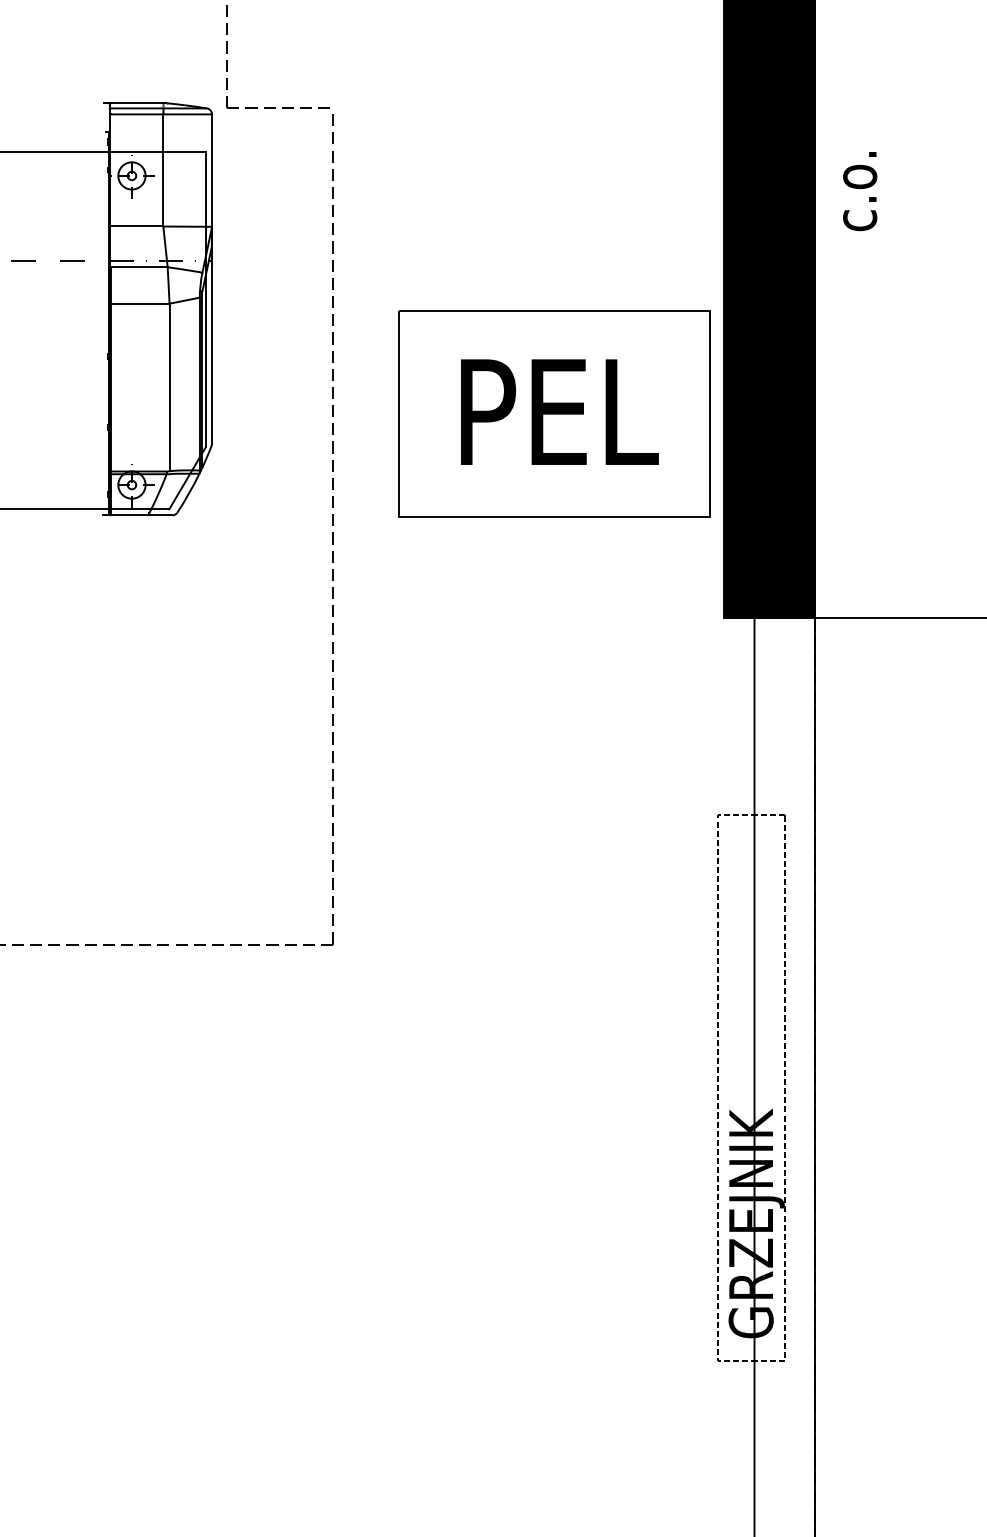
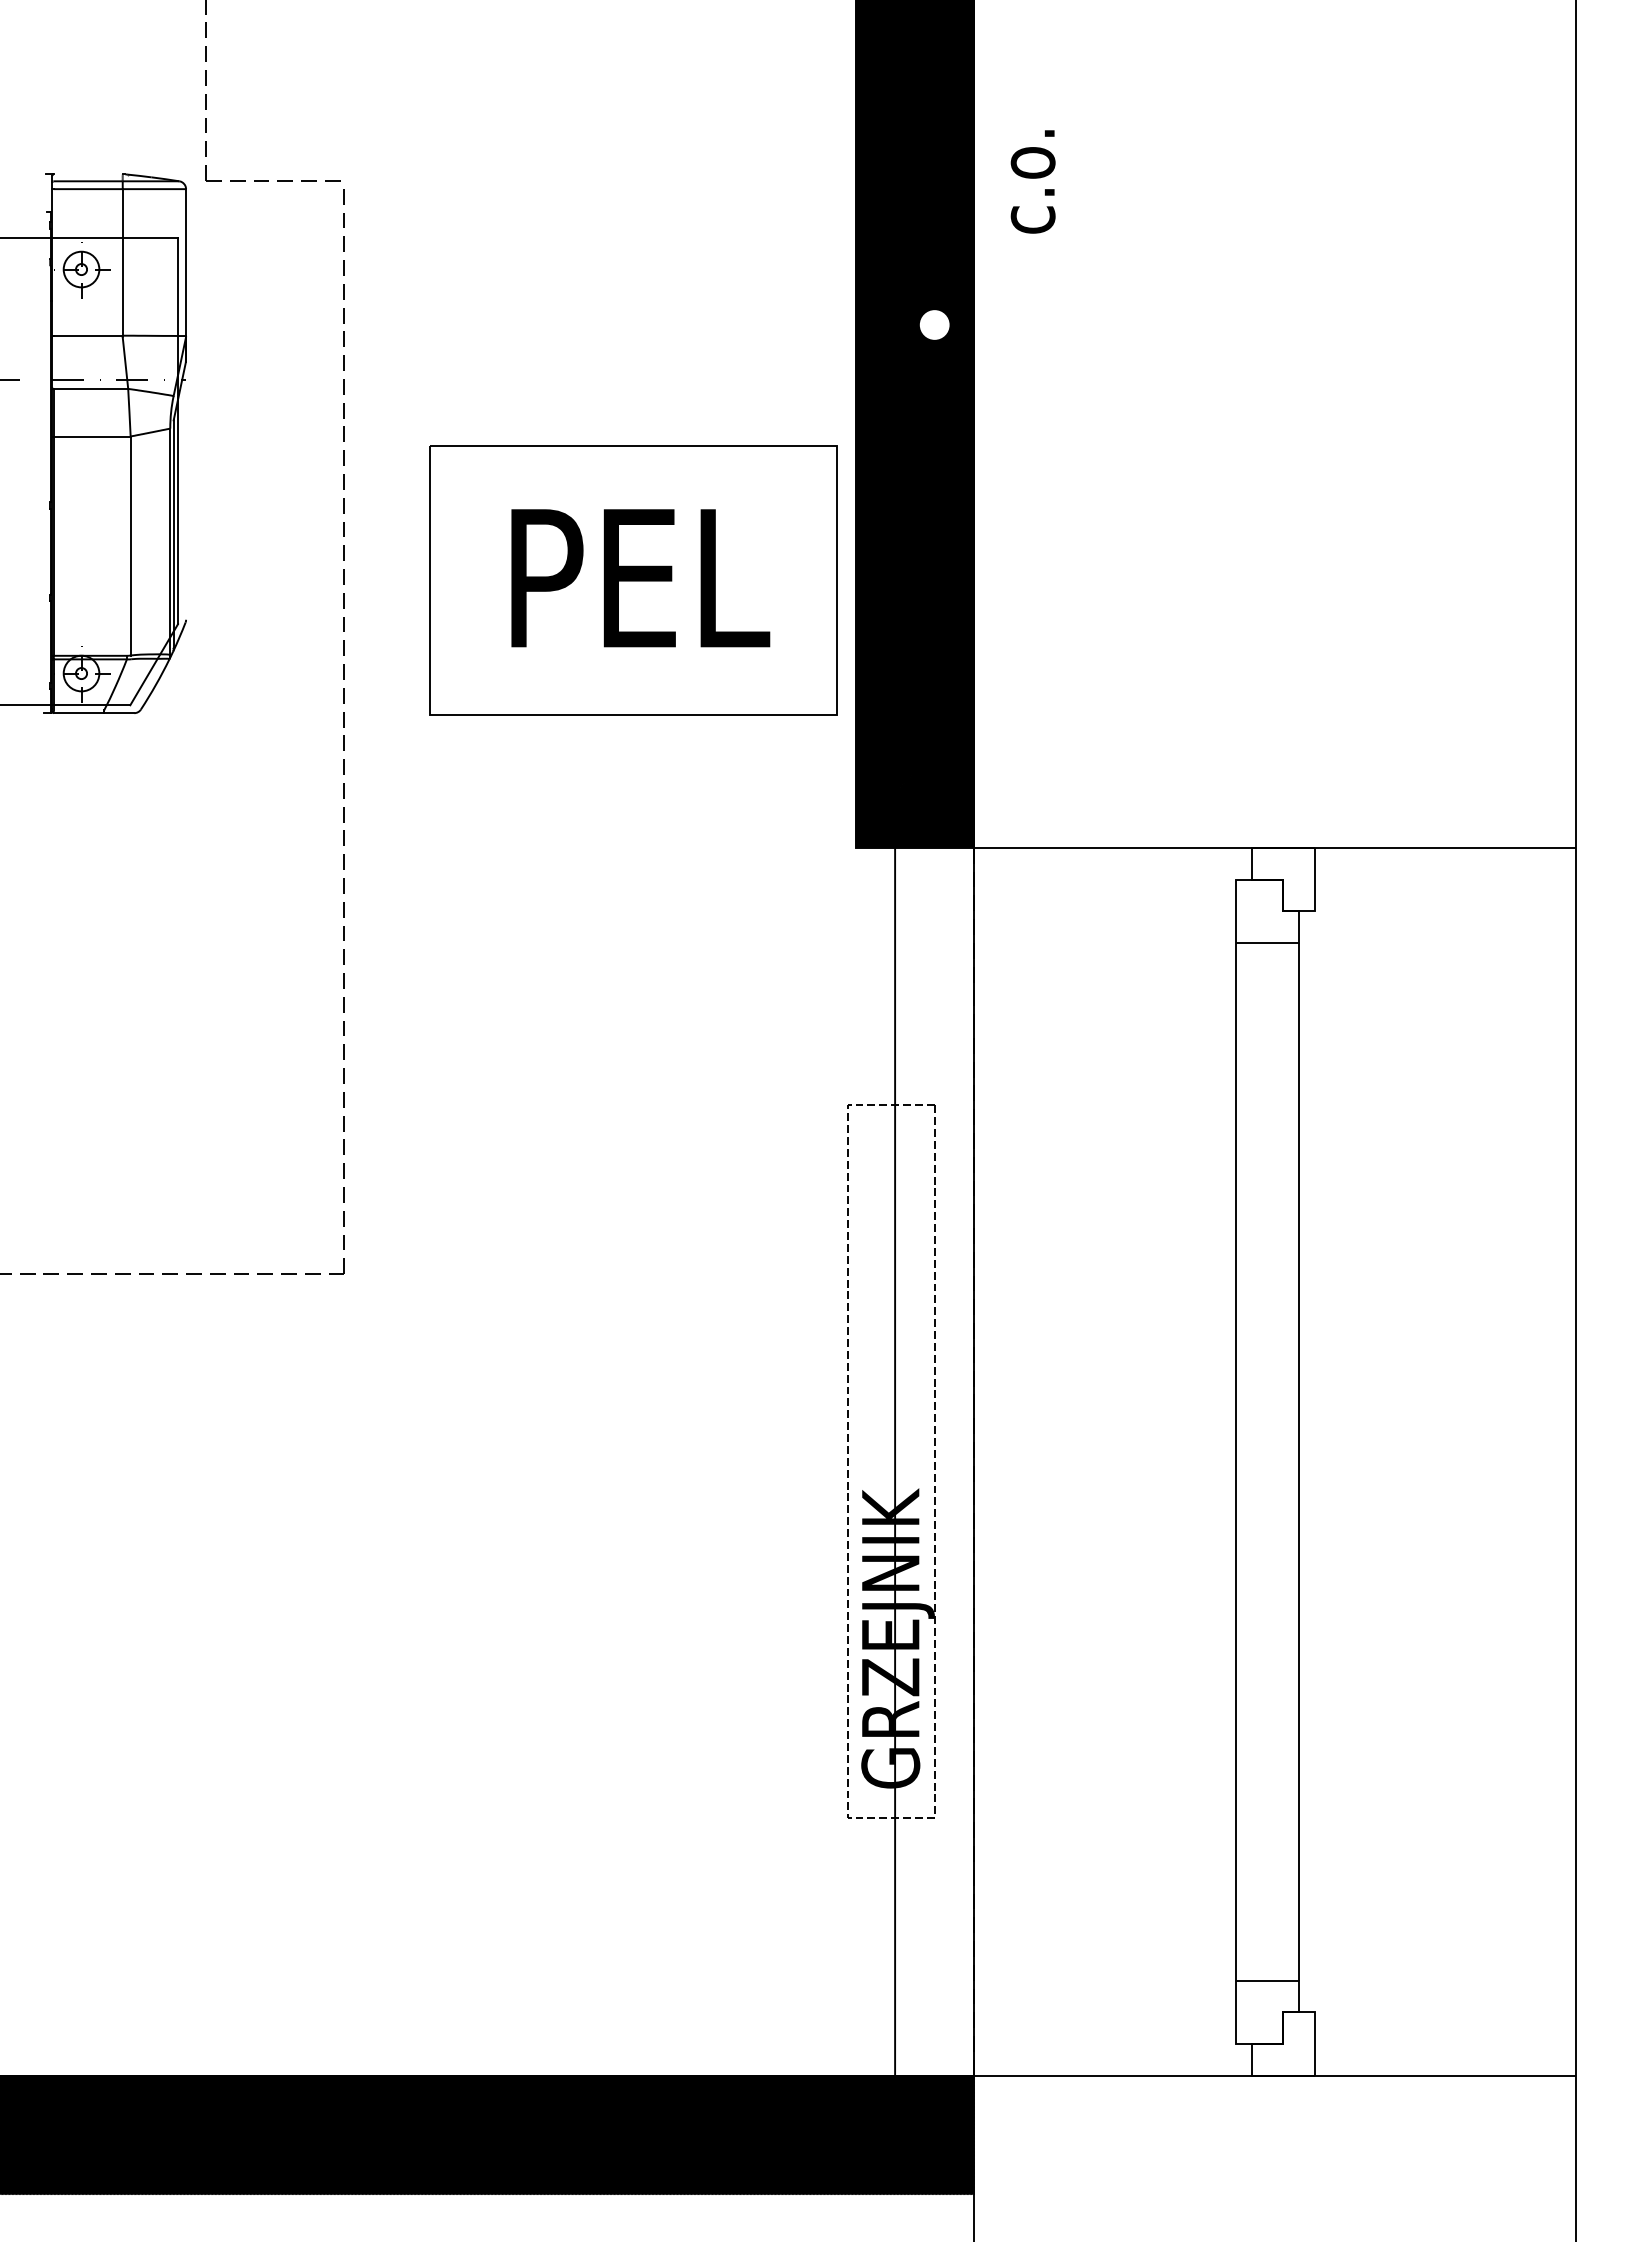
line: (136, 103) -> (87, 174), removed
text: (859, 191) -> (1032, 181), moved
fill: (784, 217) -> (934, 324), removed
line: (212, 345) -> (186, 490), removed

